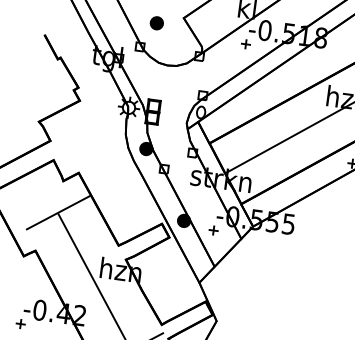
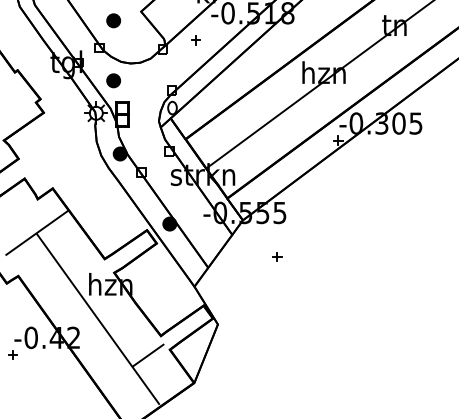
part: (245, 44) -> (195, 40), moved
part: (149, 79) -> (113, 80), added
part: (214, 230) -> (277, 256), moved

